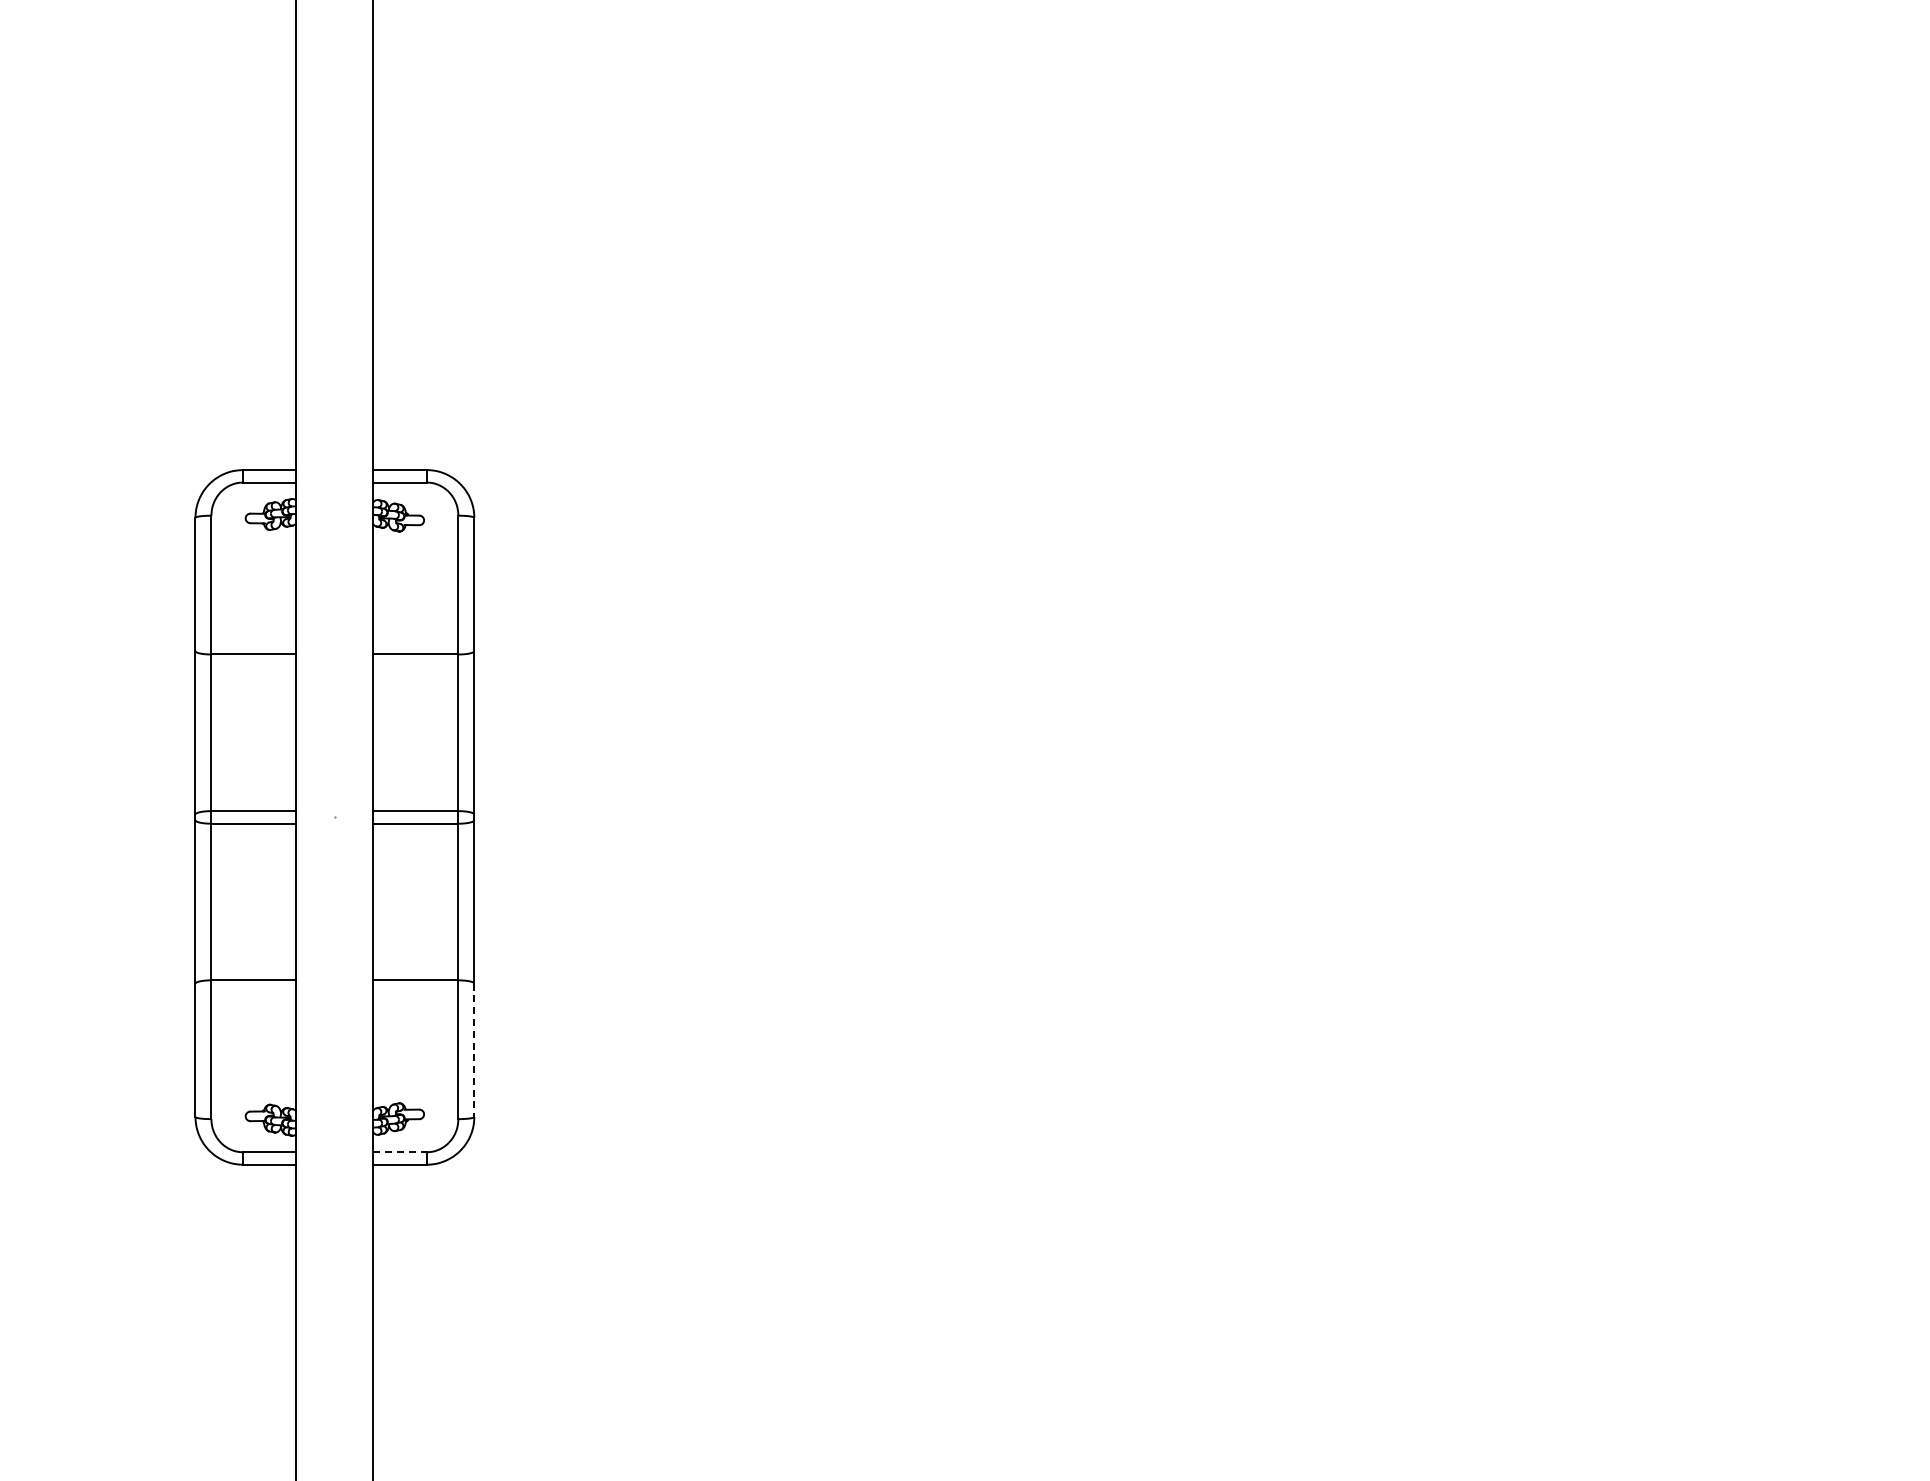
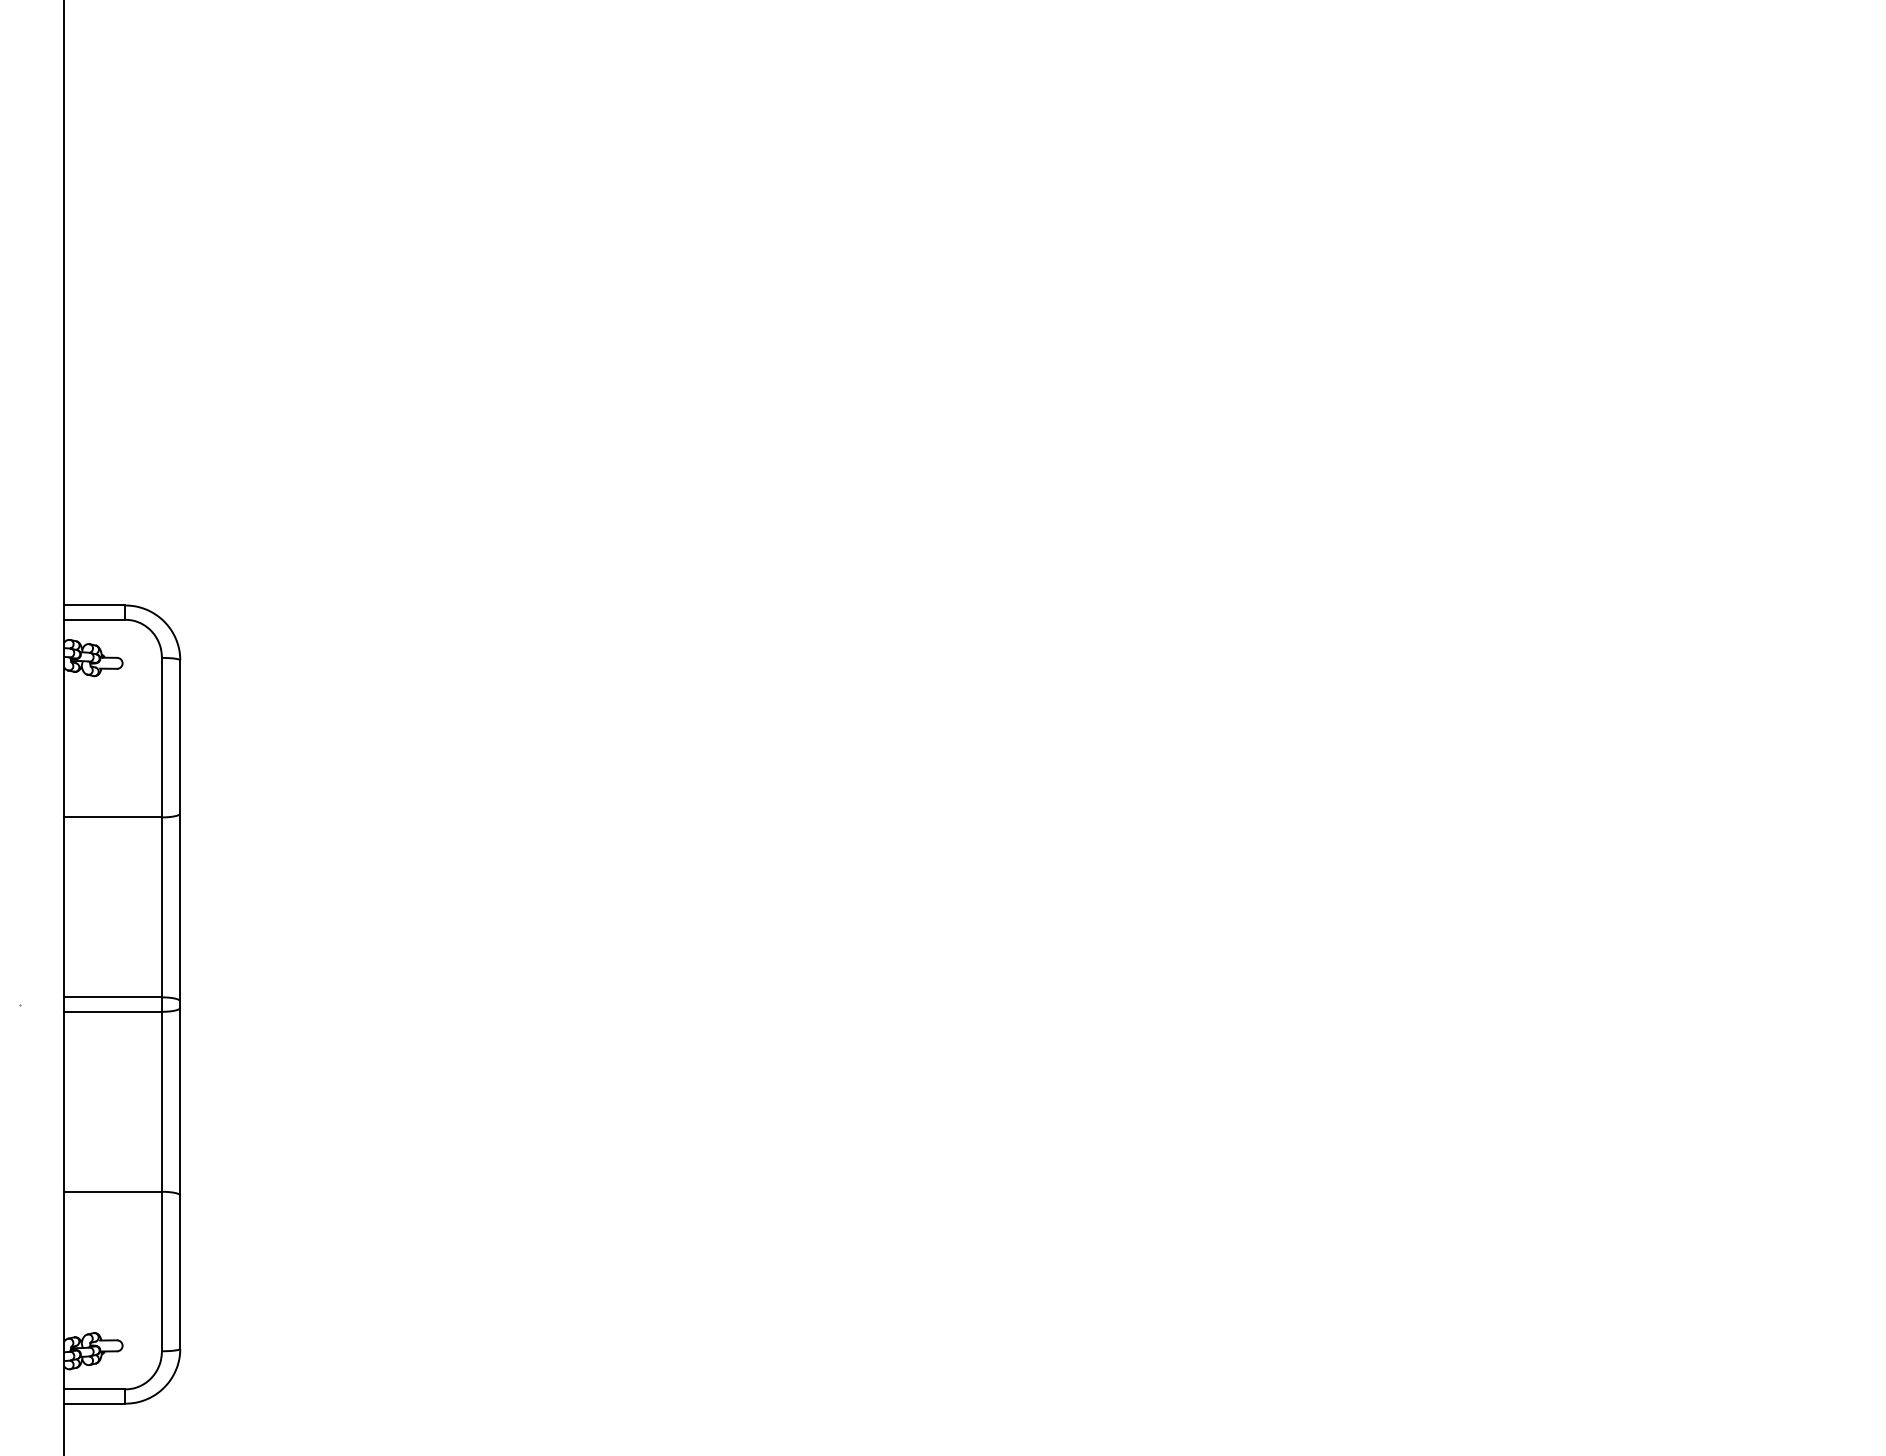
line: (474, 1050) -> (180, 1272), dashed -> solid
line: (399, 1152) -> (94, 1389), dashed -> solid

